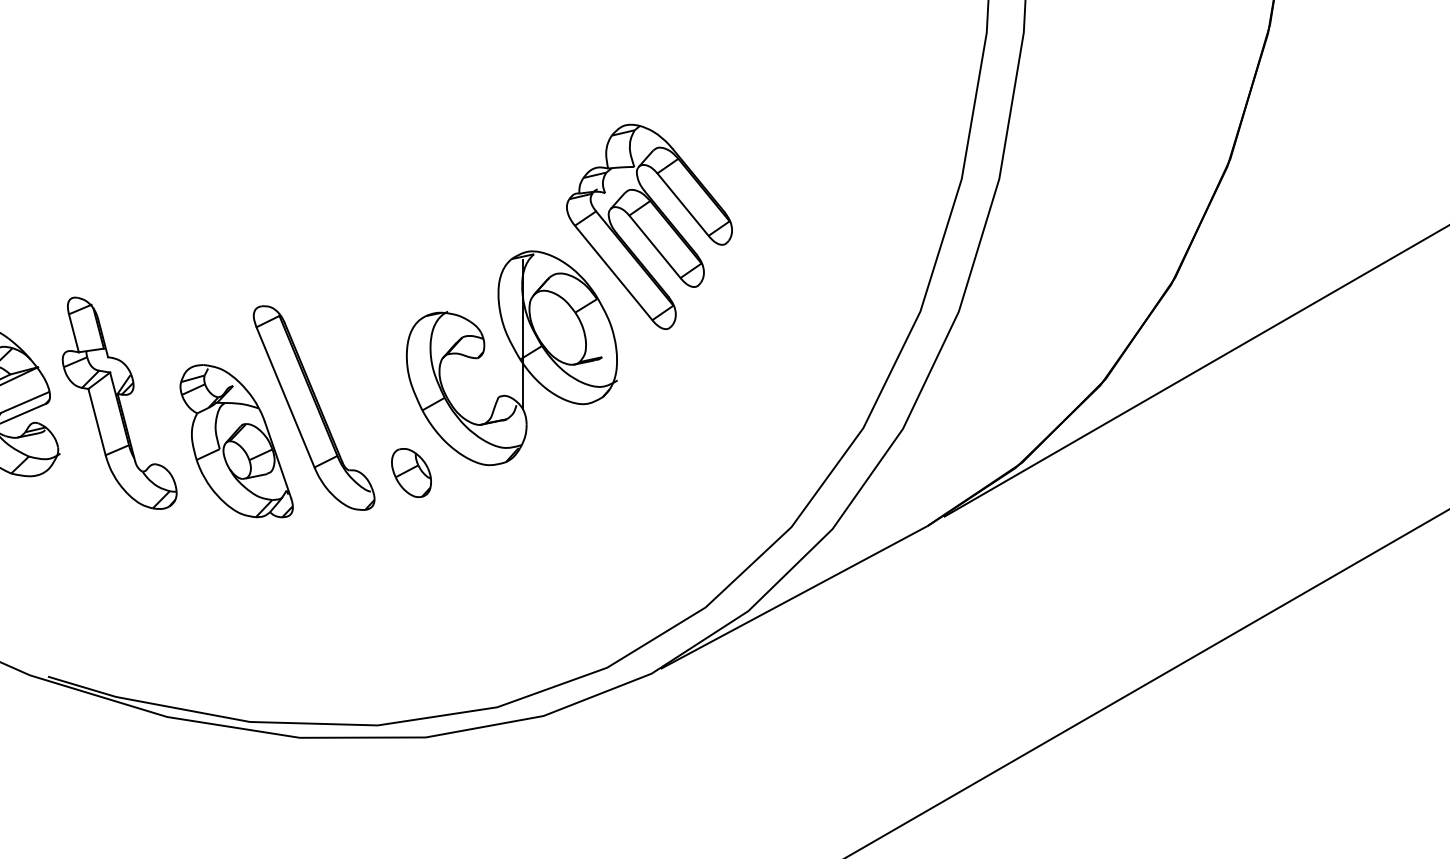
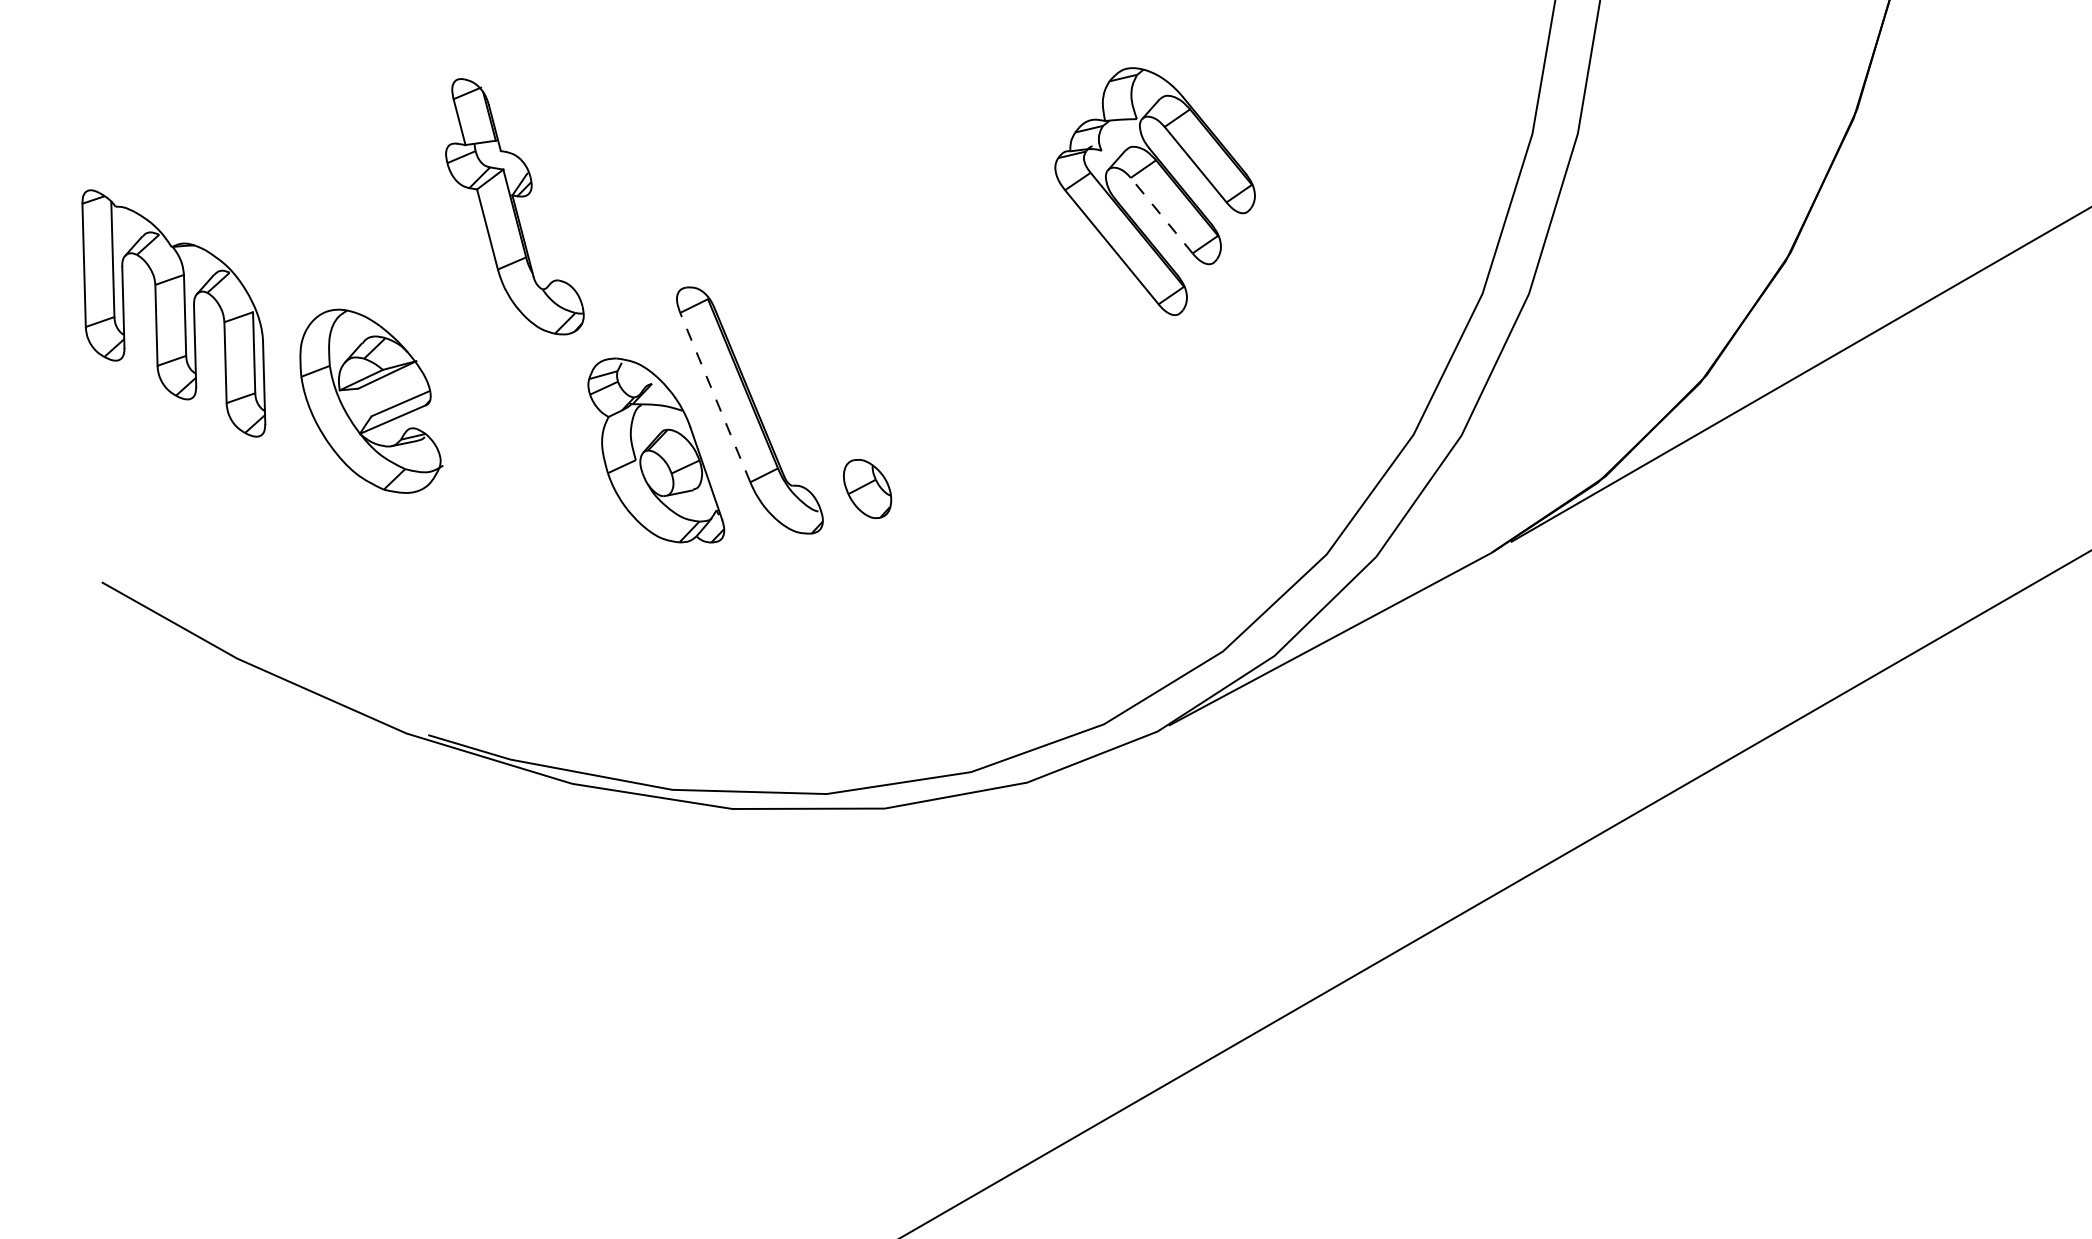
line: (654, 246) -> (1161, 215), solid -> dashed
part: (516, 355) -> (994, 346), removed
line: (285, 397) -> (715, 397), solid -> dashed
part: (119, 403) -> (514, 206), moved

